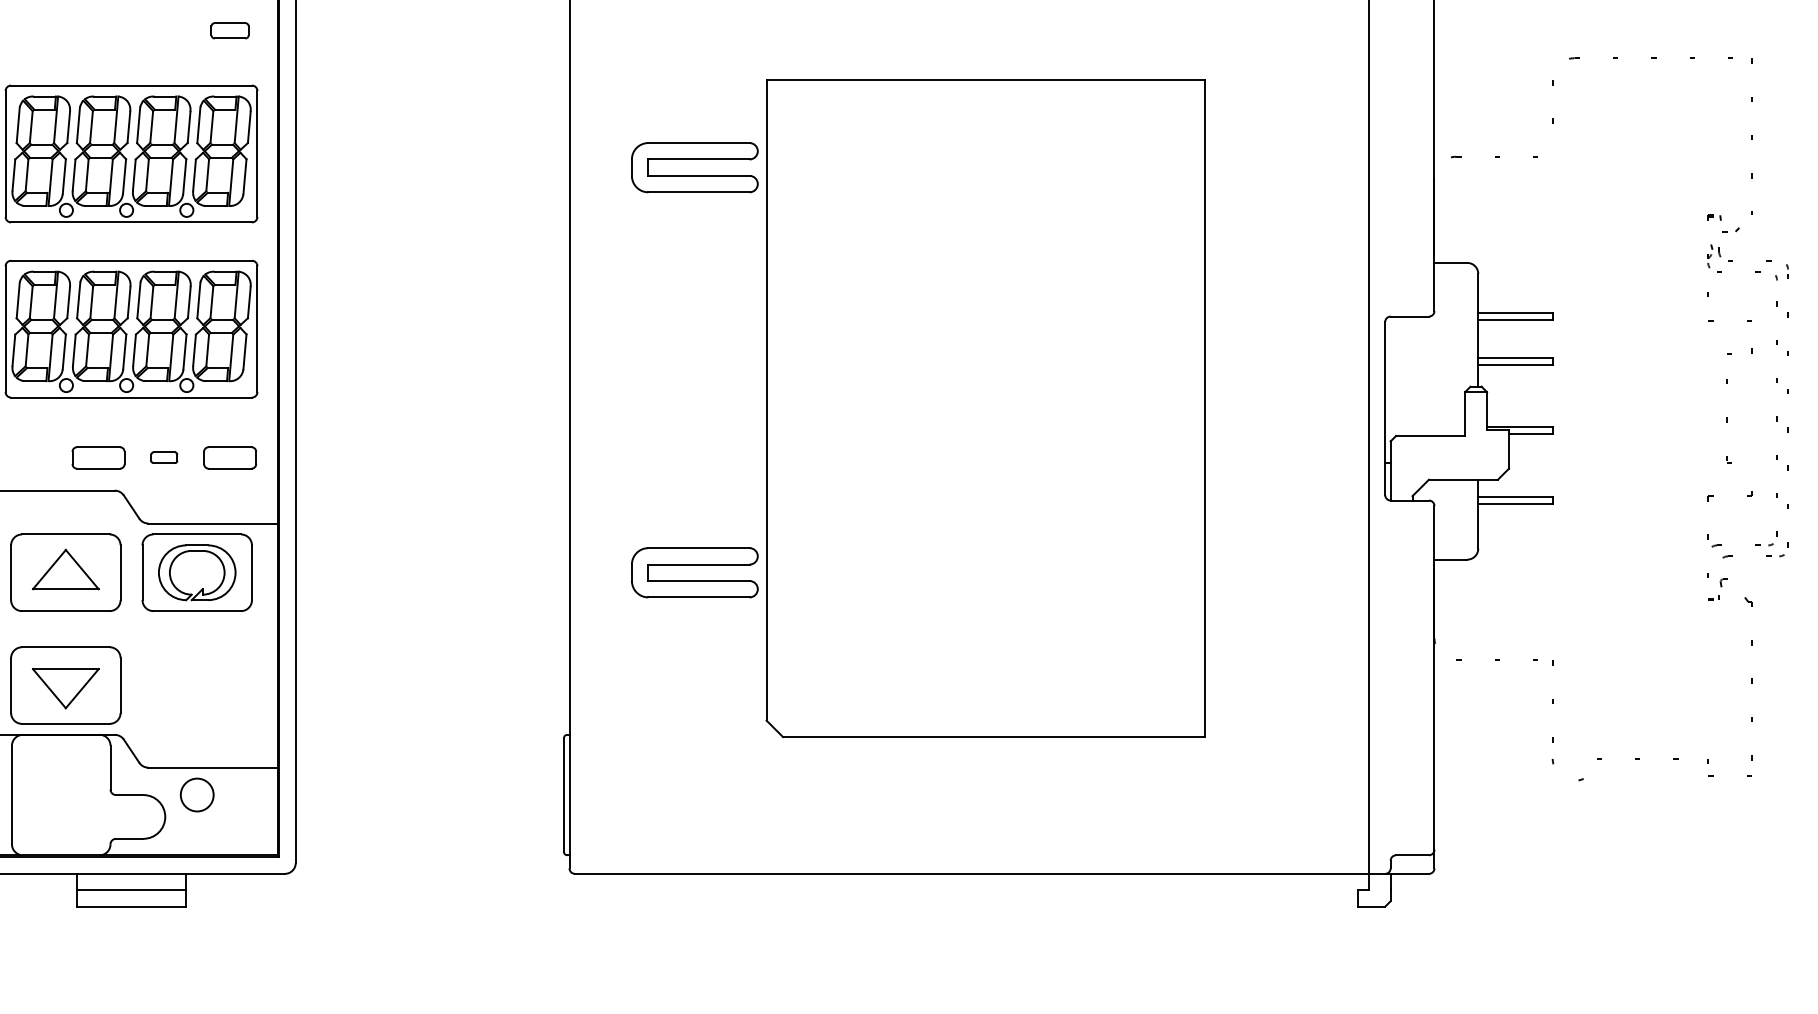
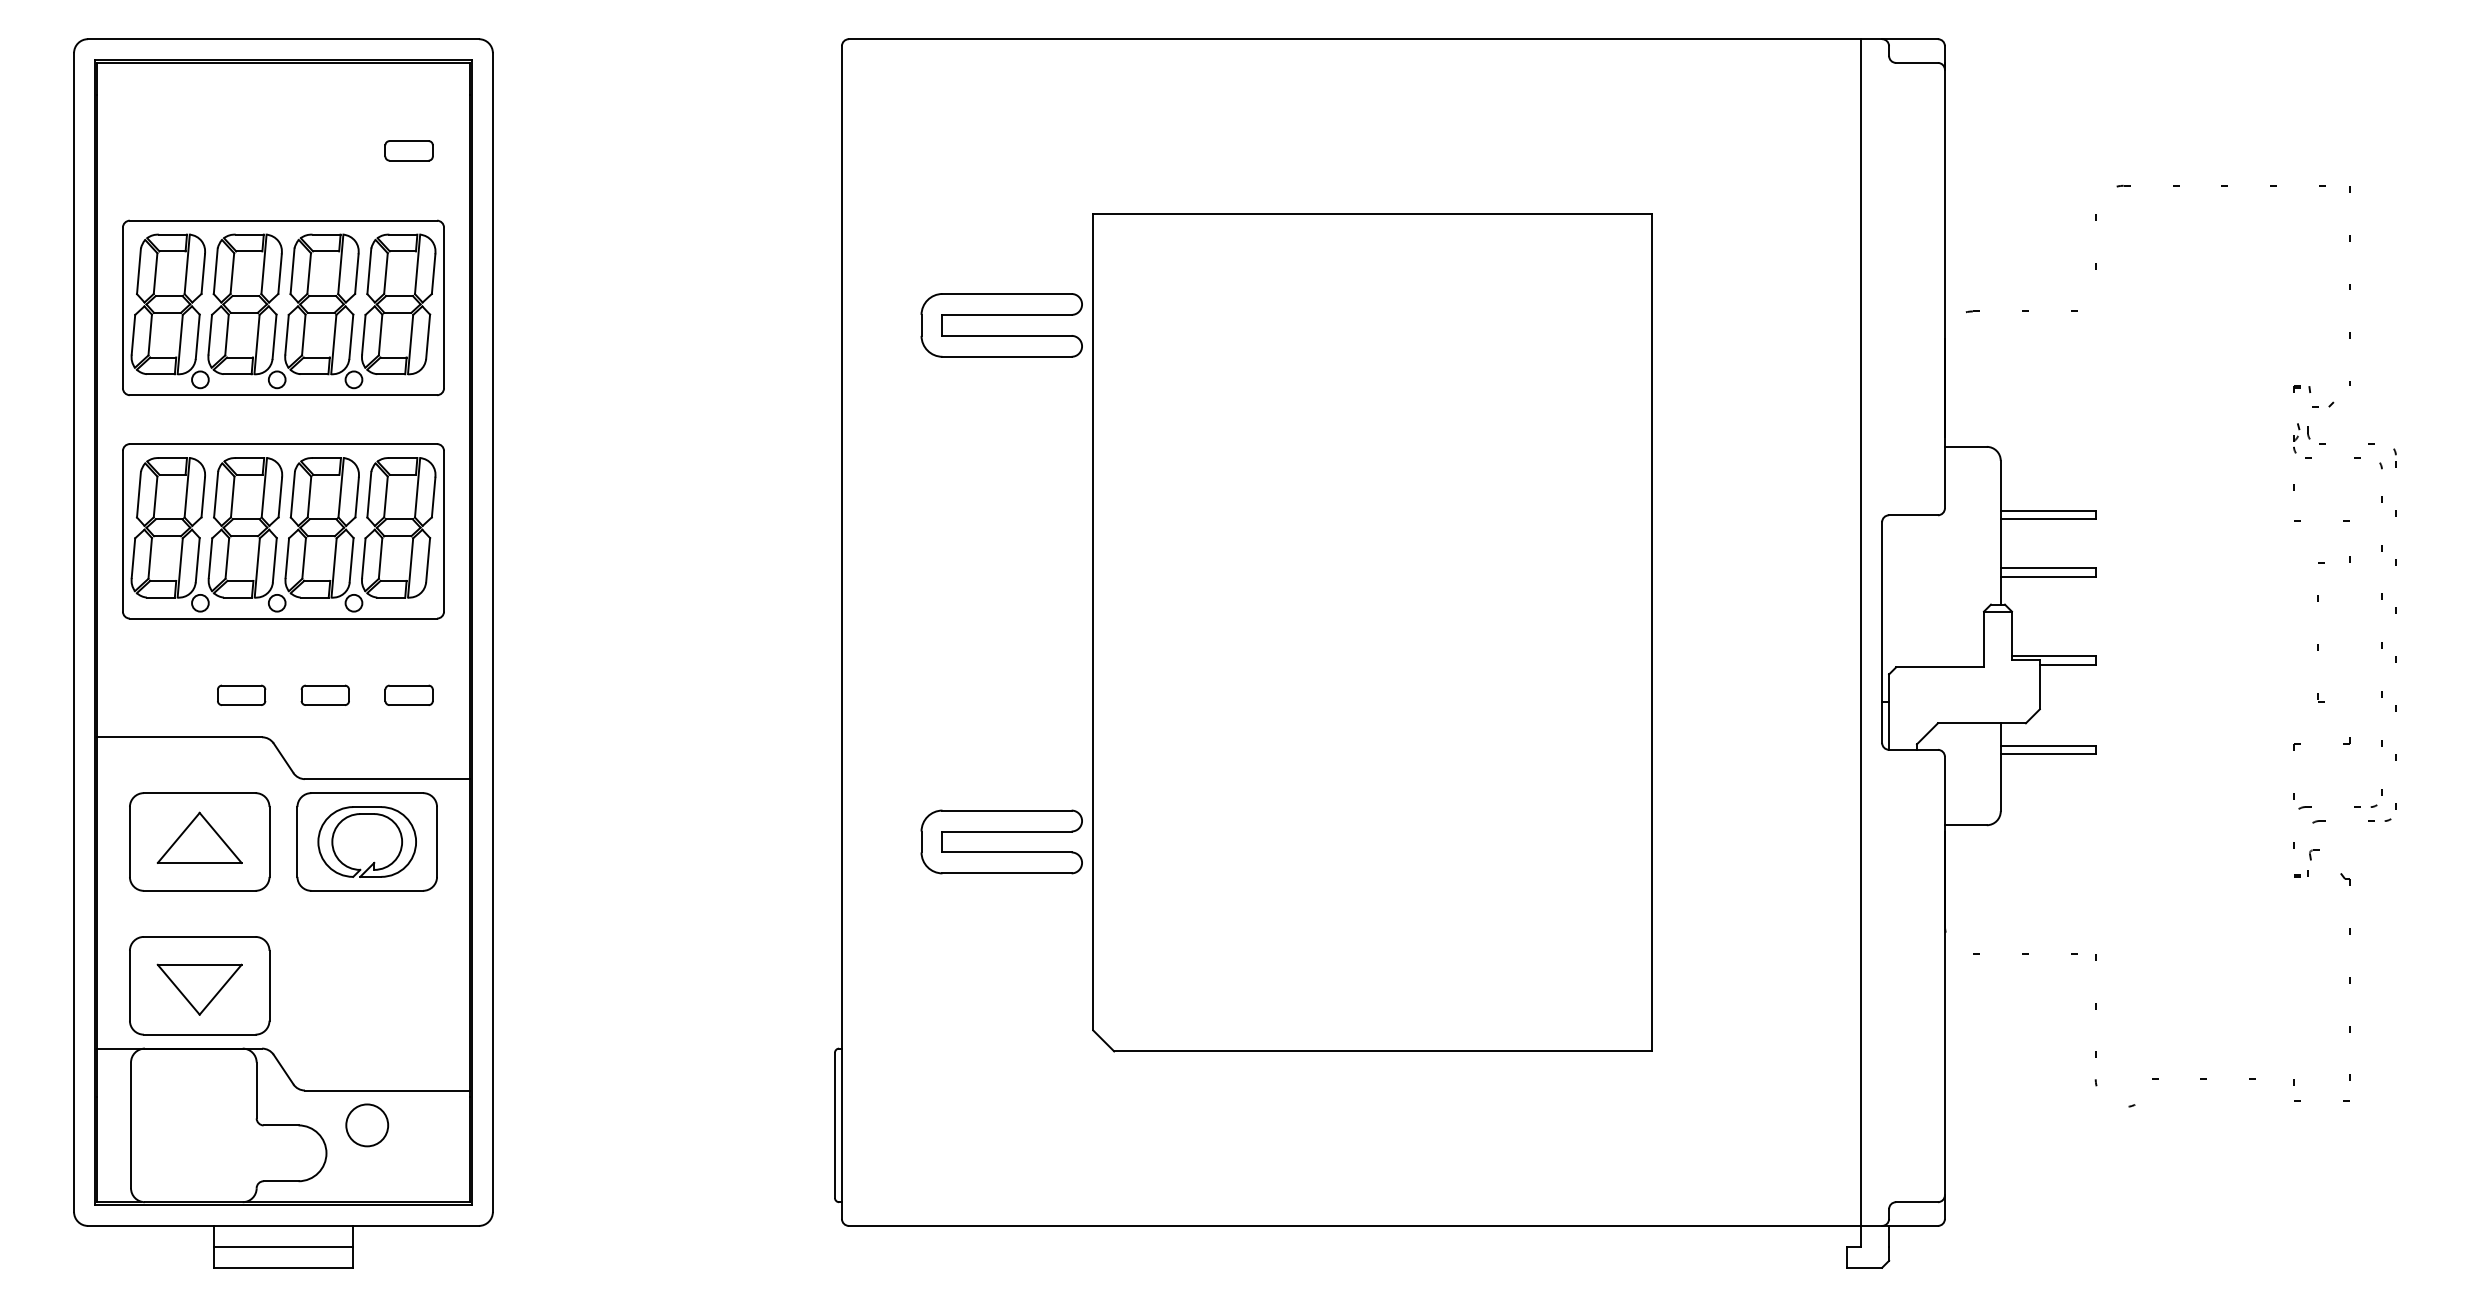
part: (98, 457) -> (241, 694), size x0.71
part: (163, 457) -> (324, 694), size x1.43
part: (229, 457) -> (408, 694), size x0.71

